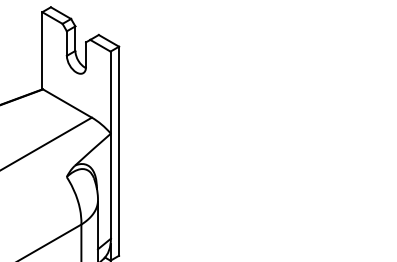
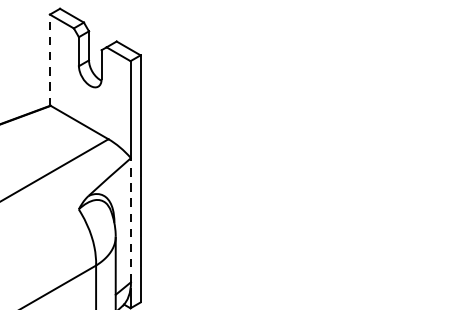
line: (42, 50) -> (50, 59), solid -> dashed
line: (110, 186) -> (130, 220), solid -> dashed

